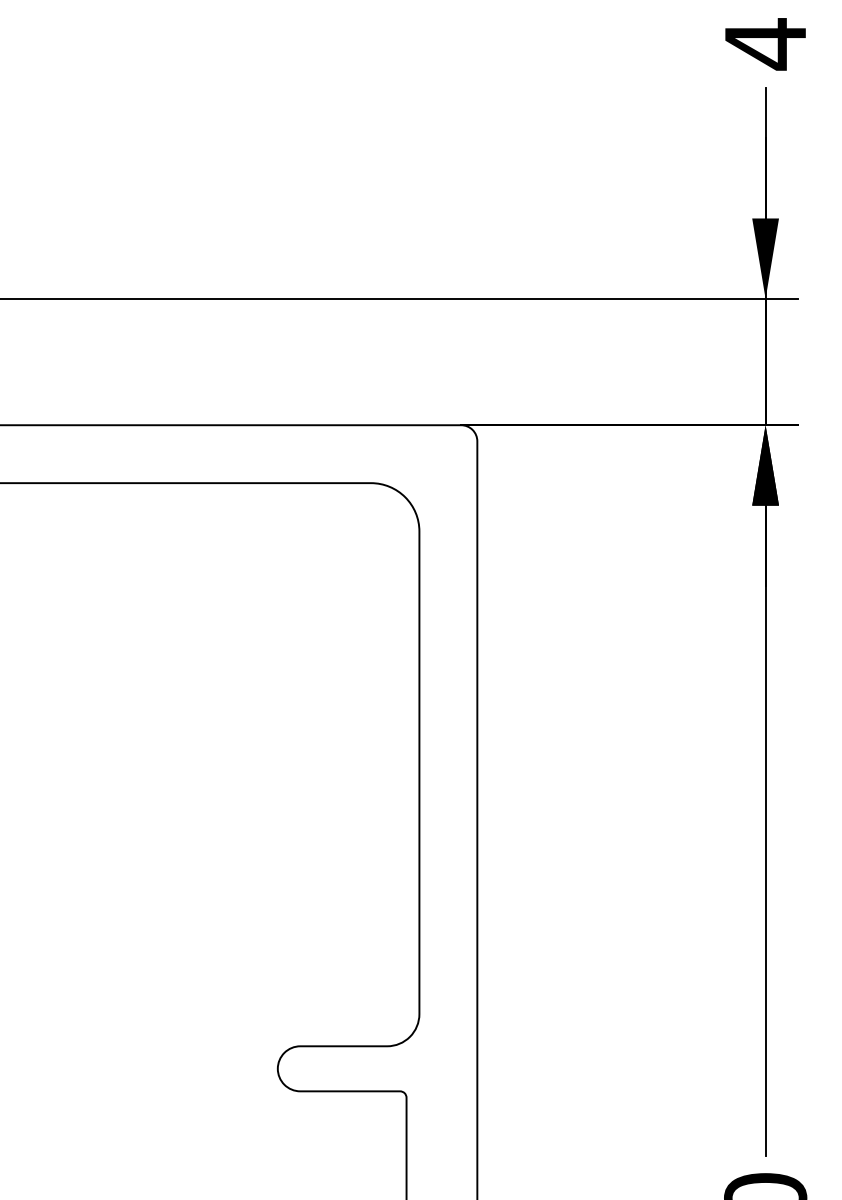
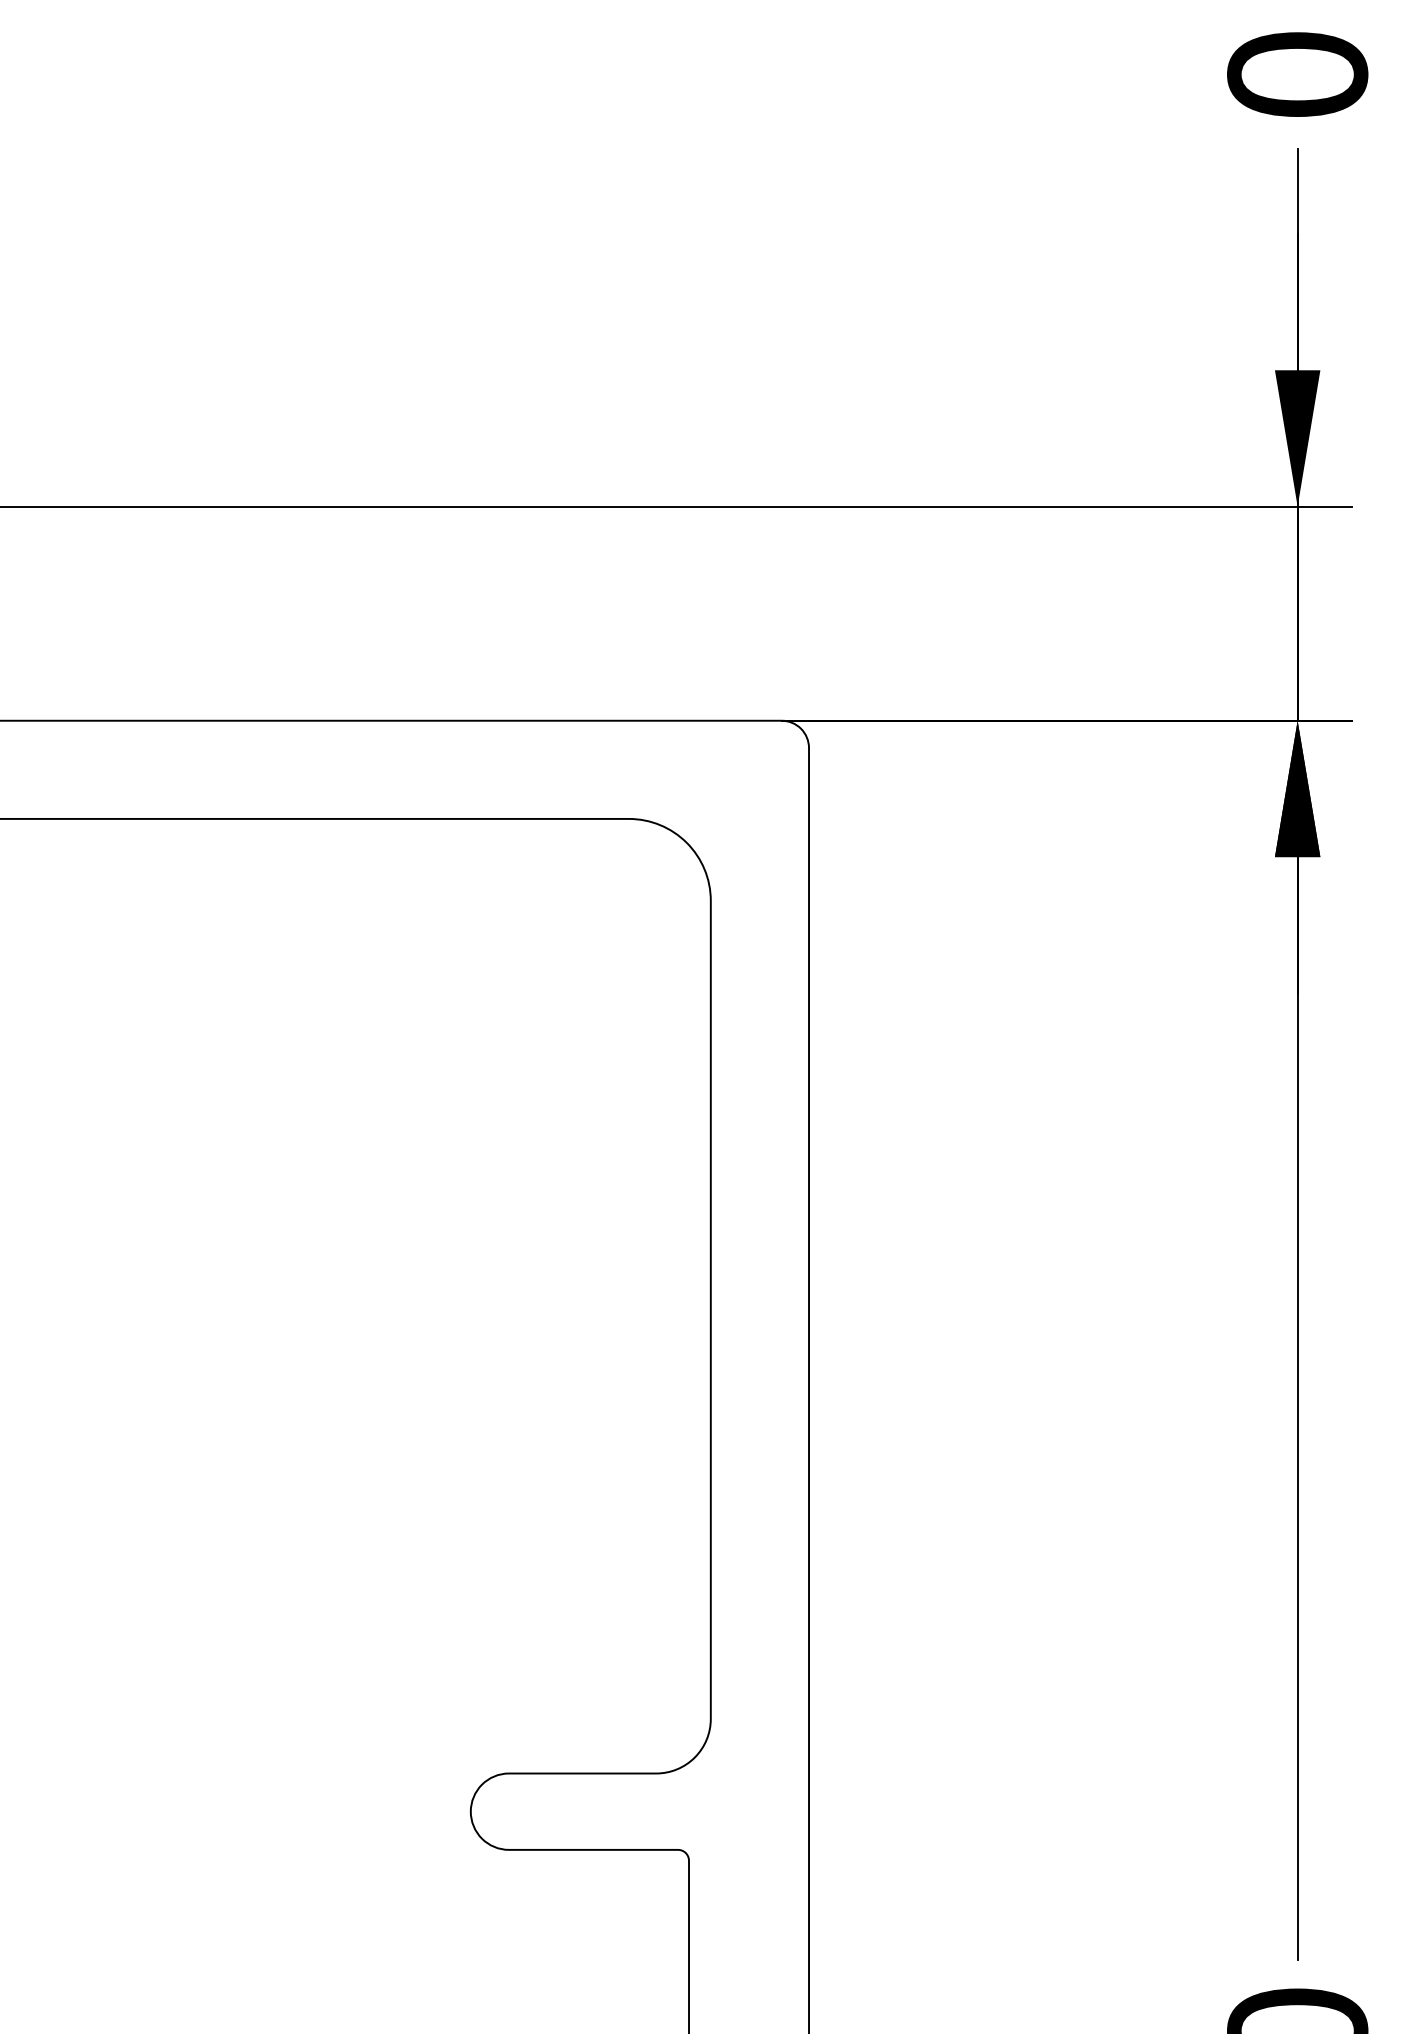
text: (765, 44) -> (1297, 75), 4 -> 0

